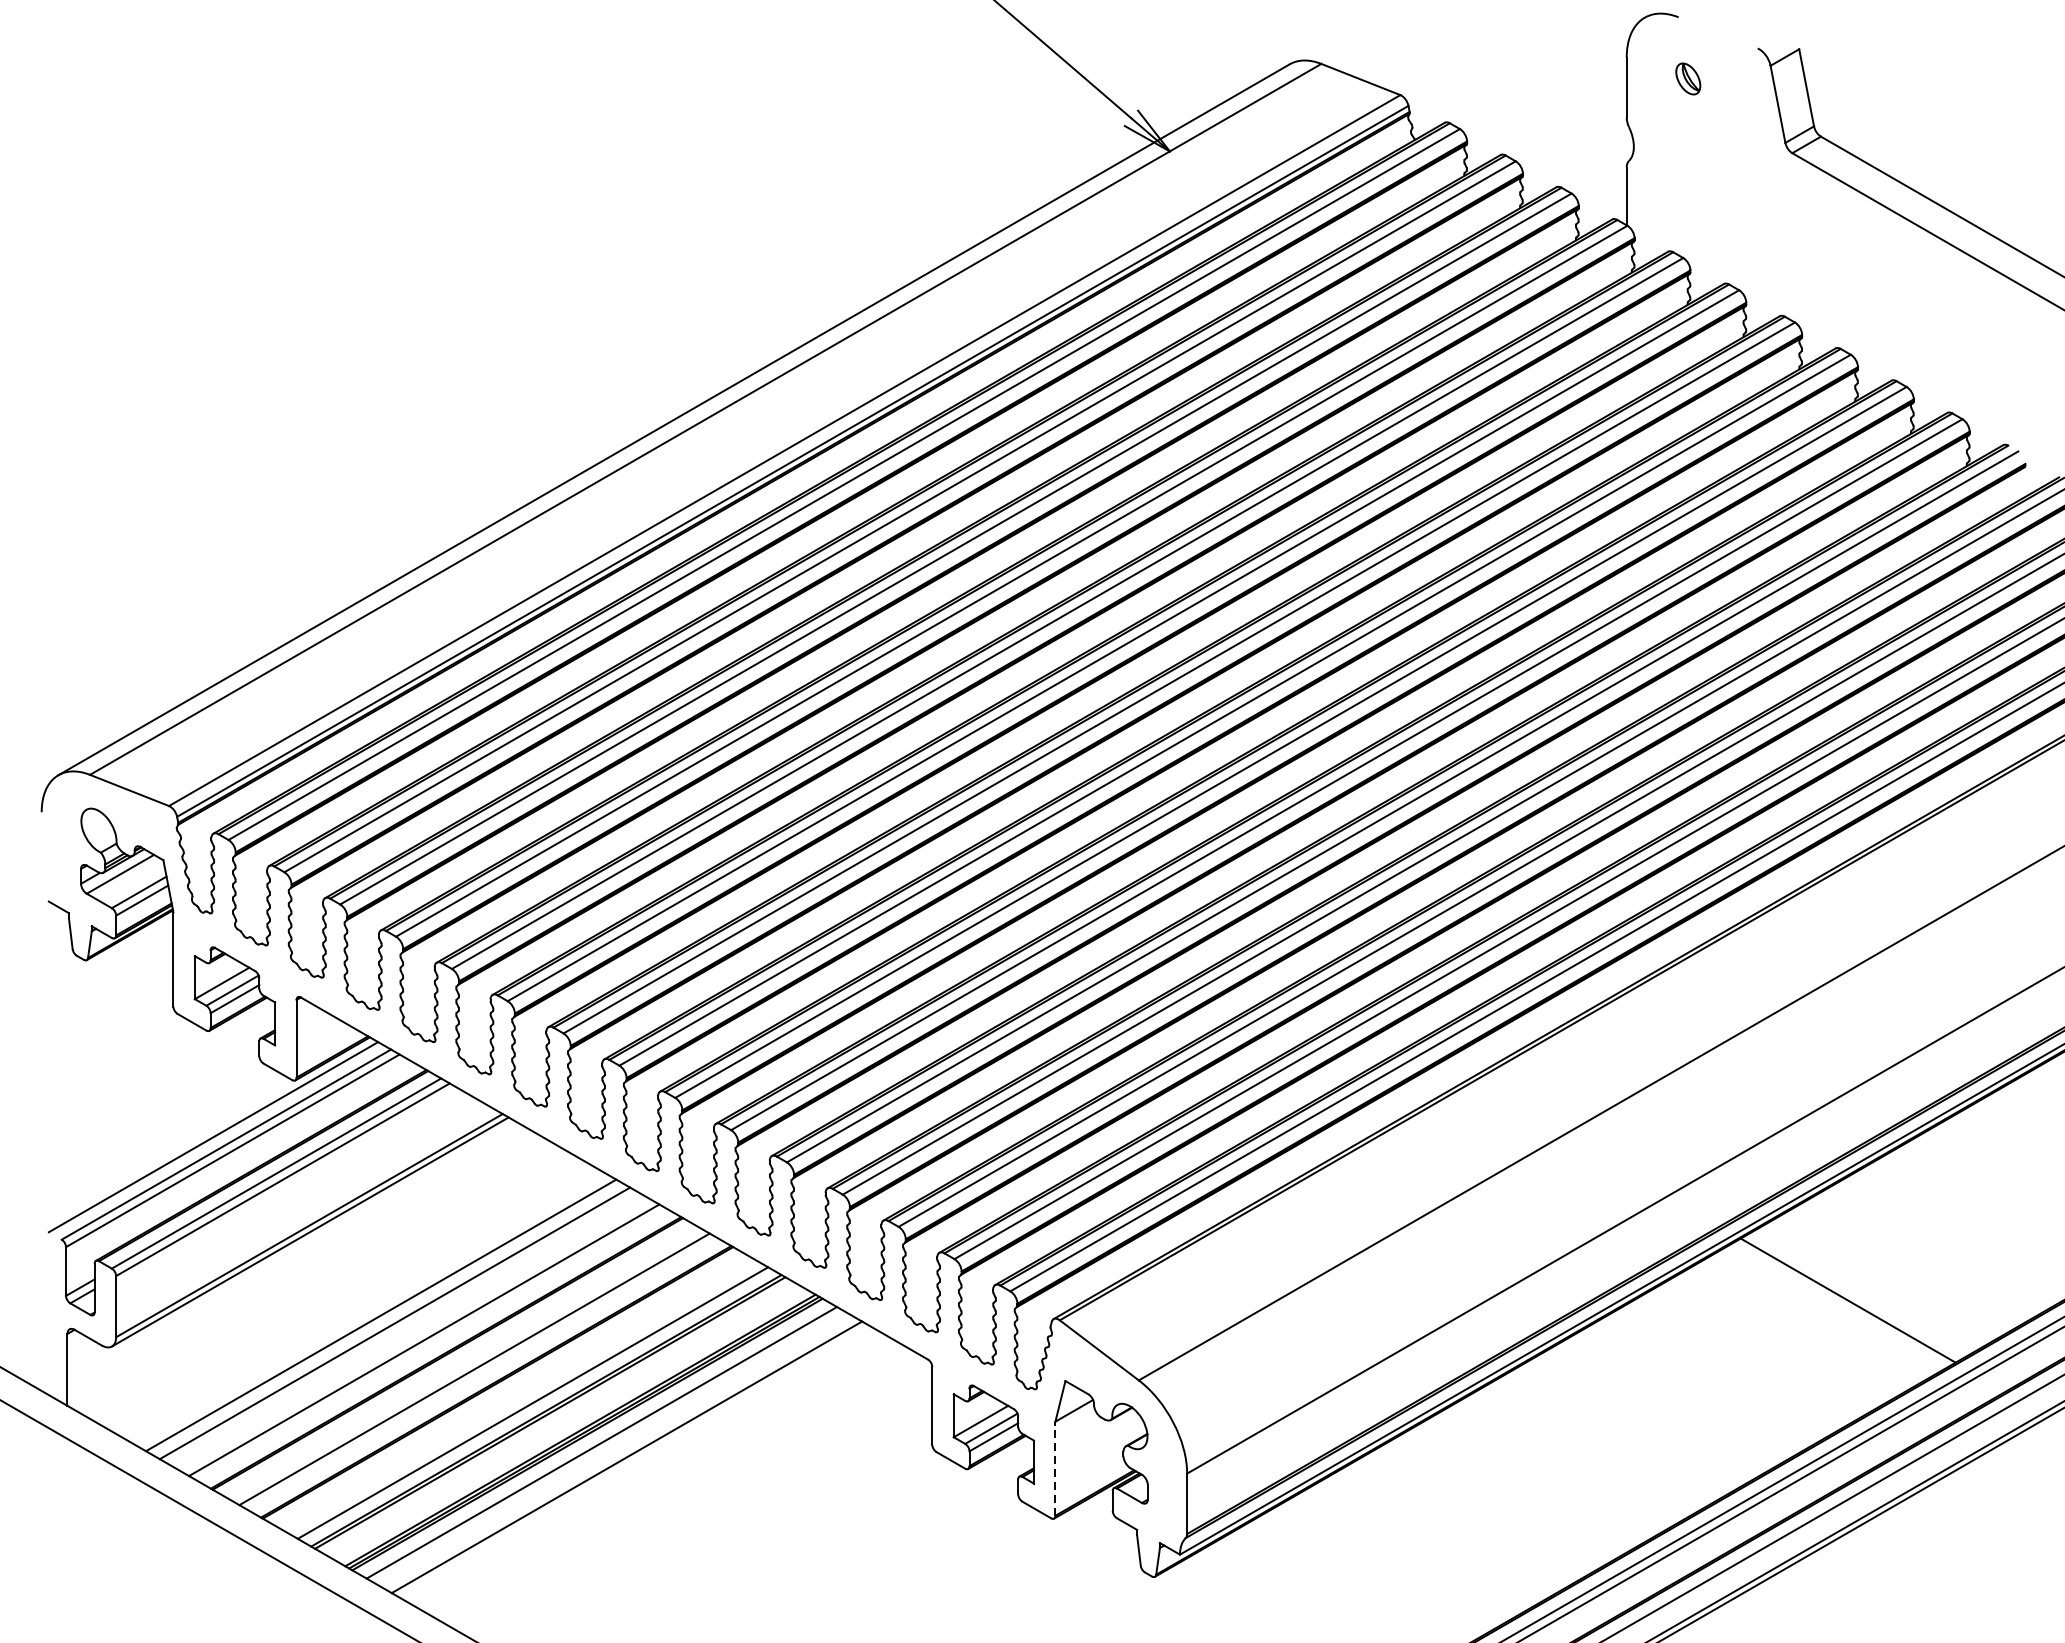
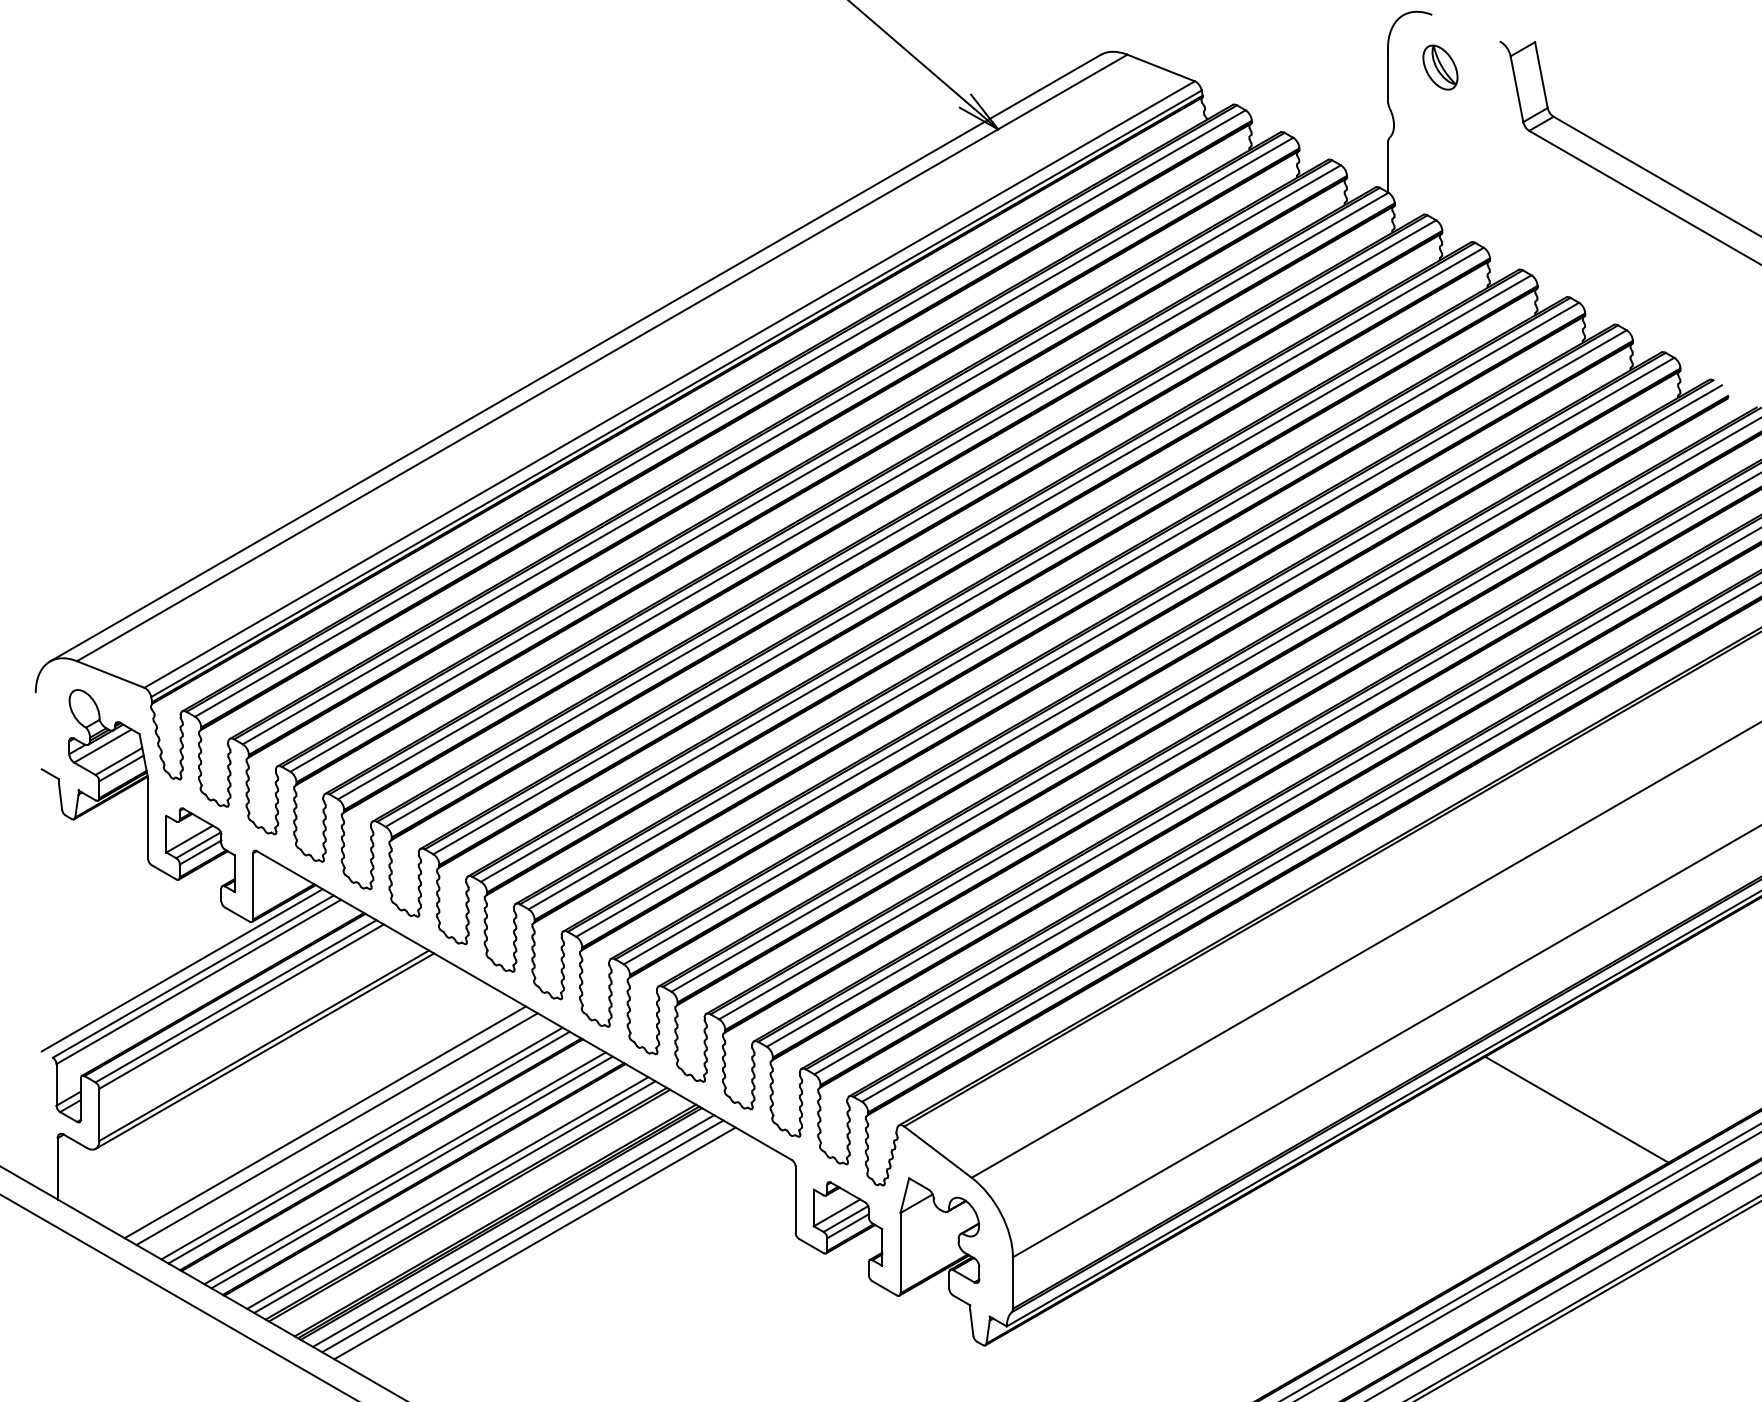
part: (1688, 78) -> (1440, 67), size x1.67
line: (431, 1344) -> (368, 1147), added
line: (482, 1374) -> (411, 1172), added
line: (524, 1397) -> (447, 1192), added
line: (612, 1449) -> (522, 1236), added
line: (1055, 1467) -> (900, 1252), dashed -> solid

